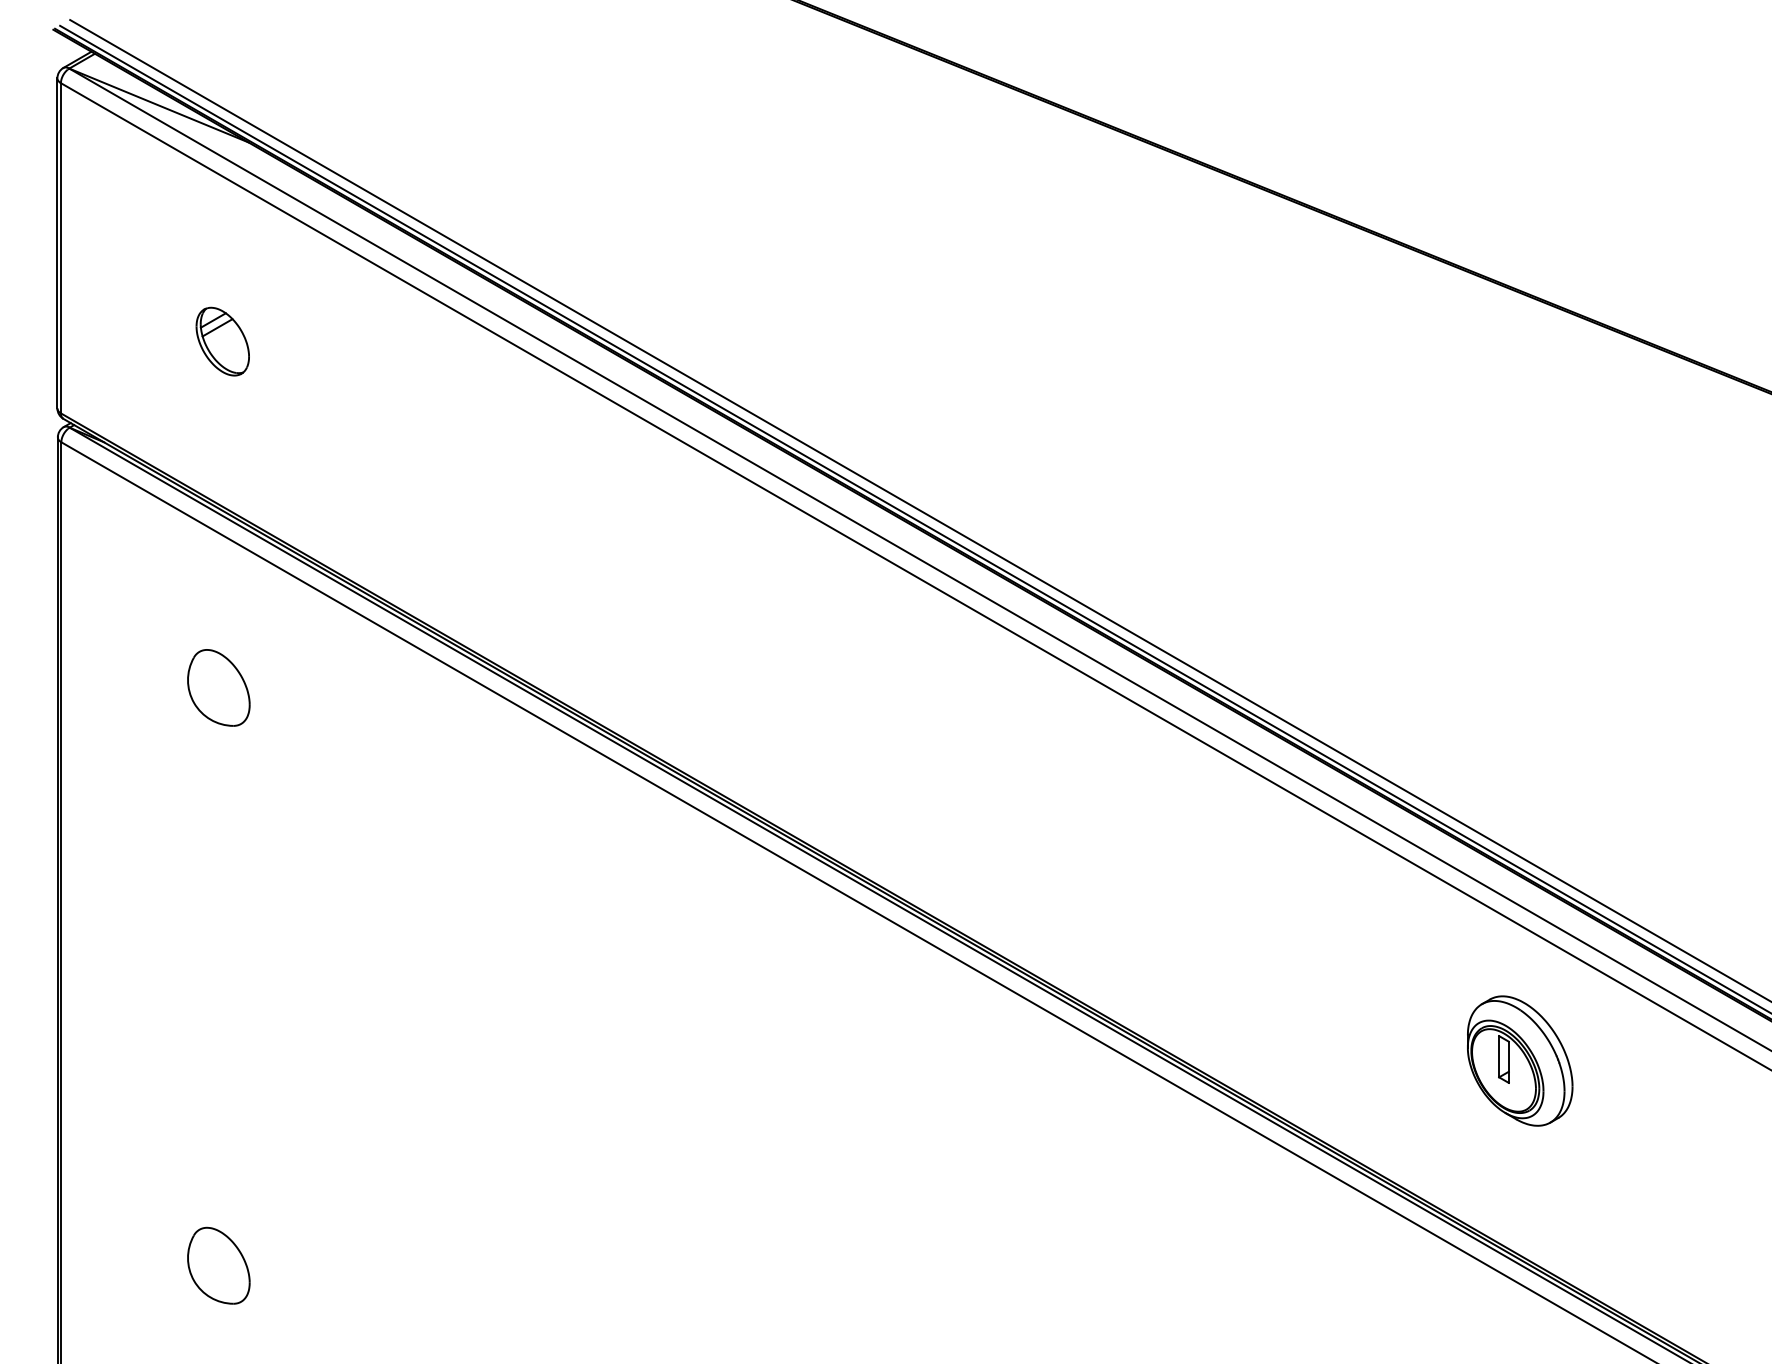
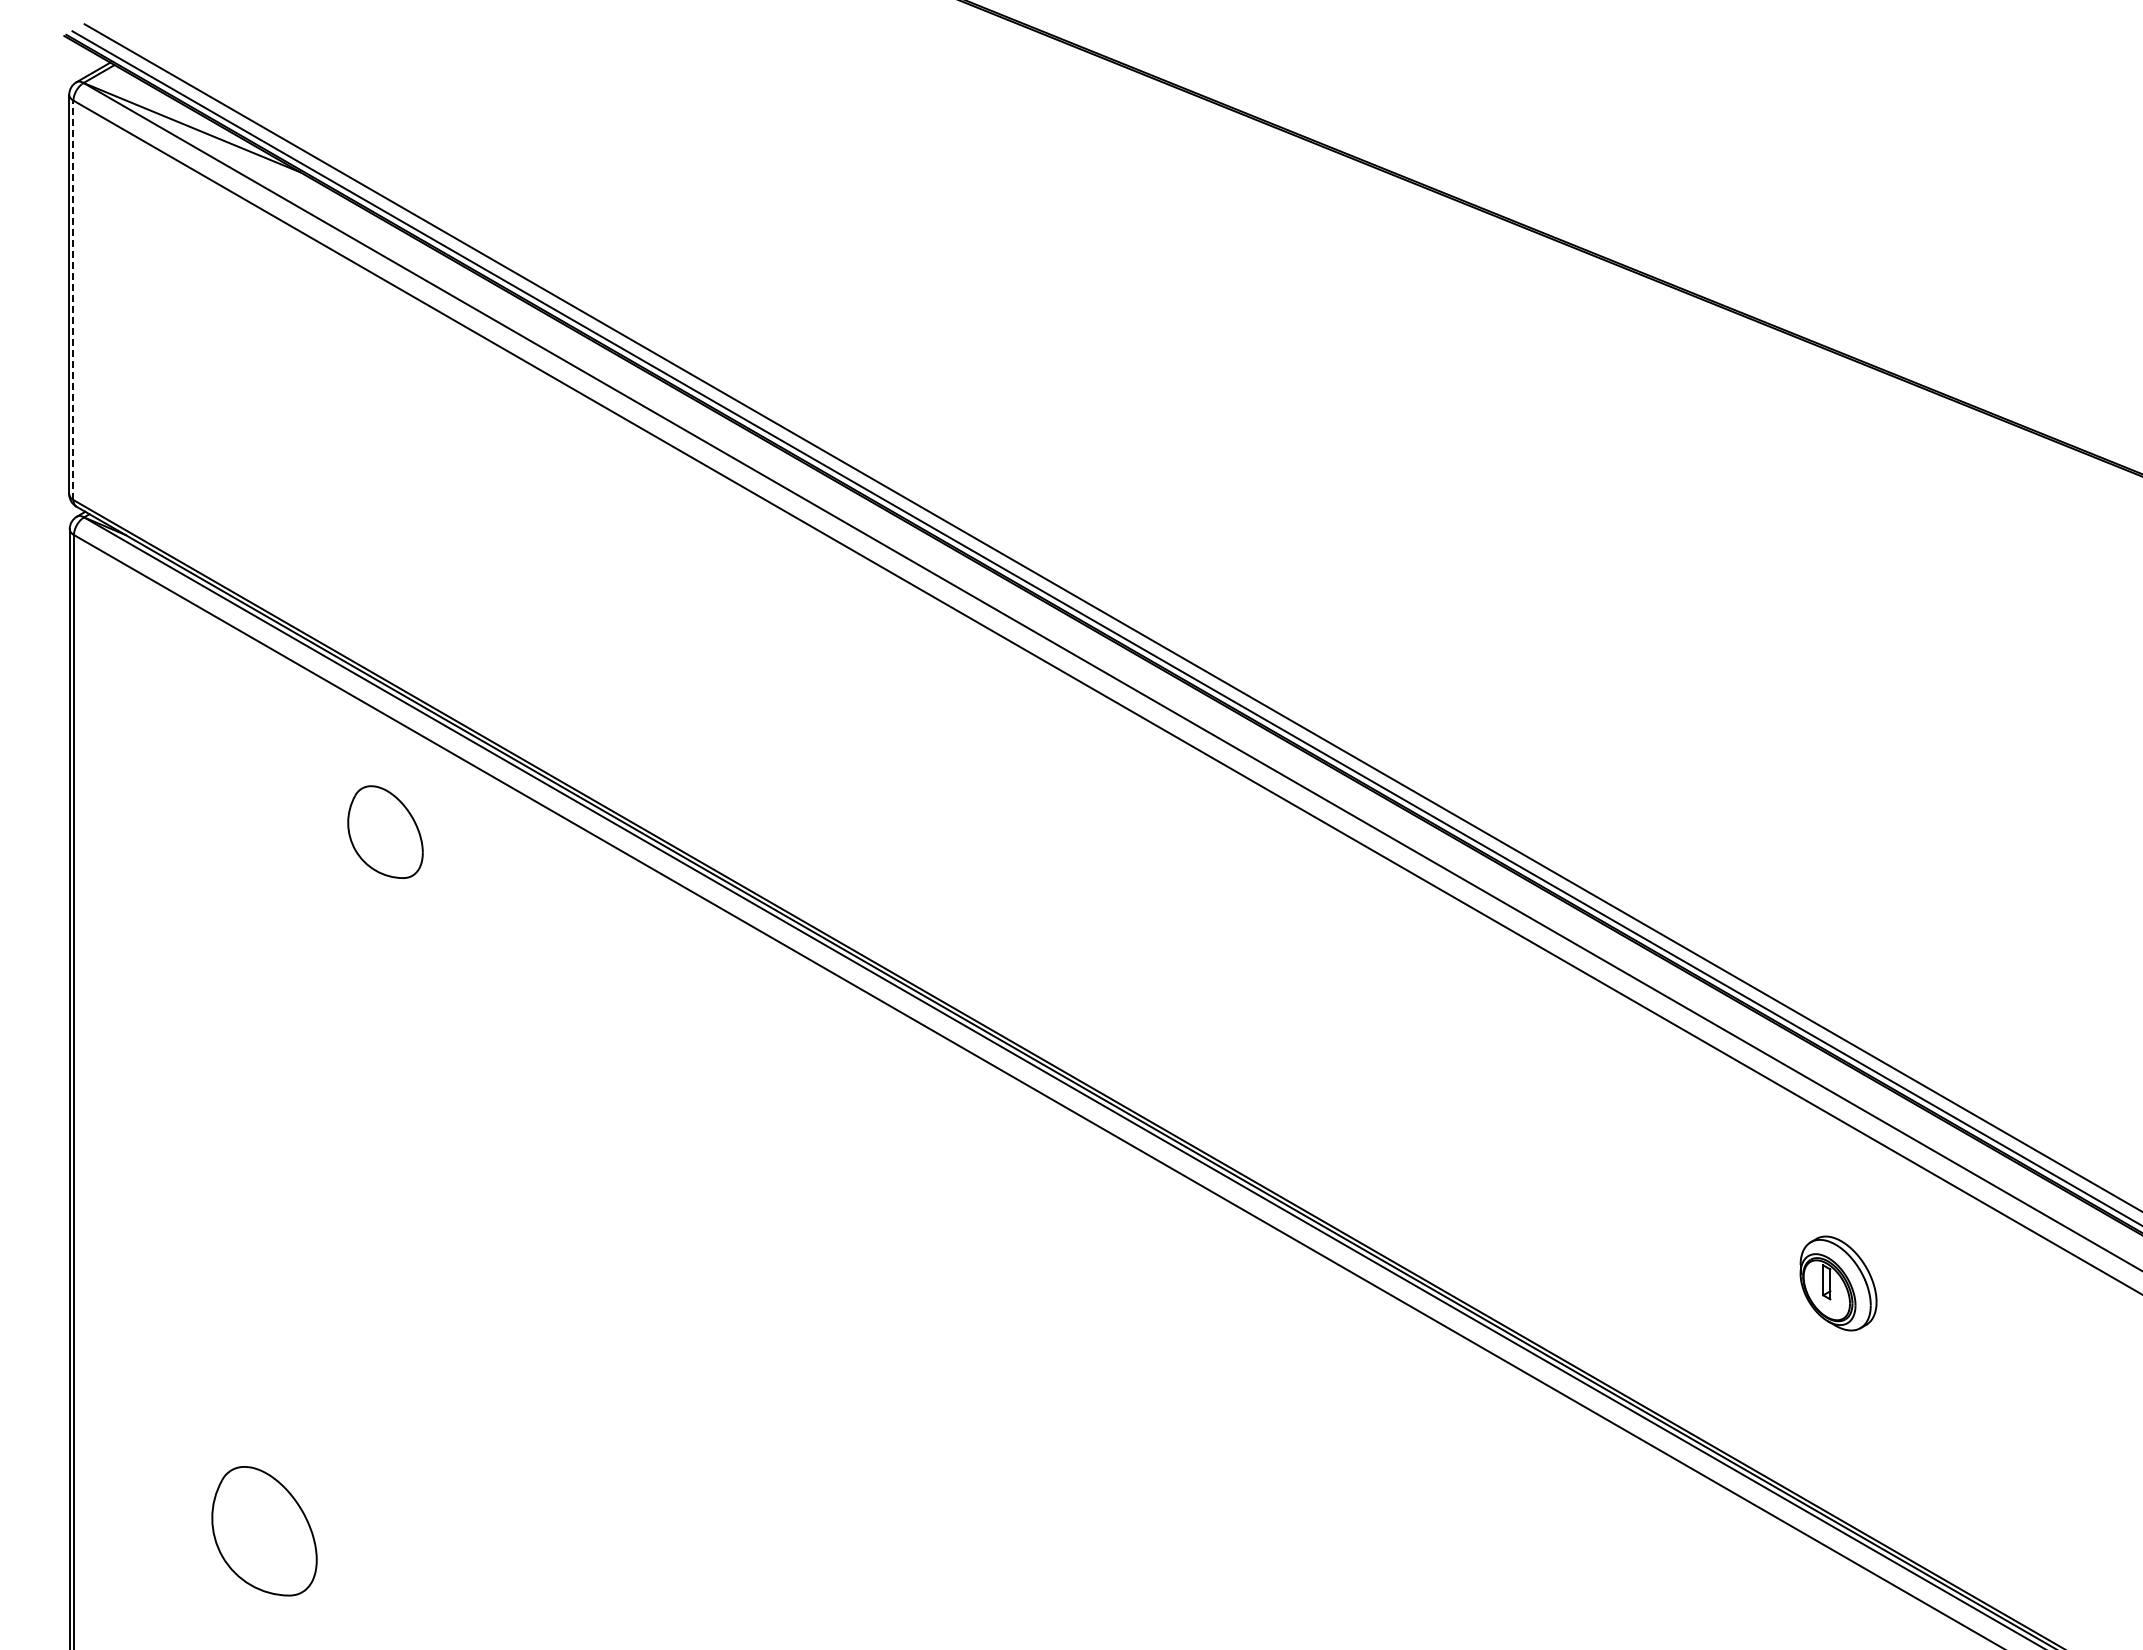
line: (60, 248) -> (73, 300), solid -> dashed
part: (222, 341) -> (268, 413), removed
part: (218, 687) -> (385, 831), moved
part: (1520, 1061) -> (1838, 1283), size x0.6
part: (218, 1265) -> (264, 1530), size x1.4

